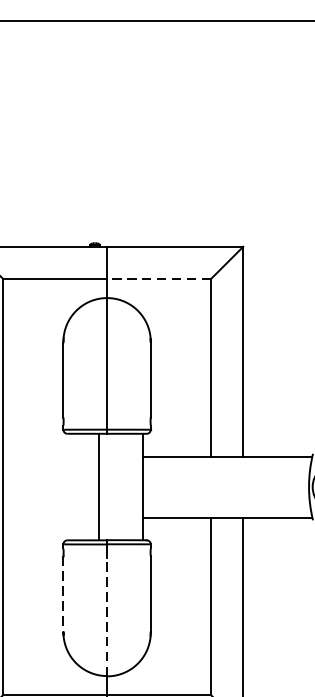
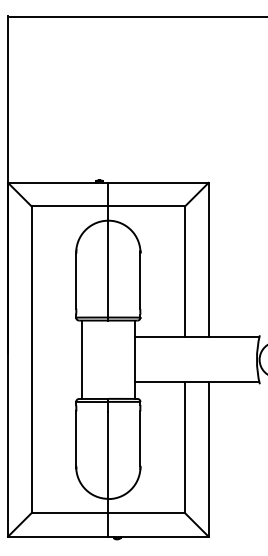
line: (158, 278) -> (146, 206), dashed -> solid
line: (99, 486) -> (82, 359), moved
line: (63, 594) -> (76, 438), dashed -> solid
line: (107, 617) -> (108, 455), dashed -> solid

